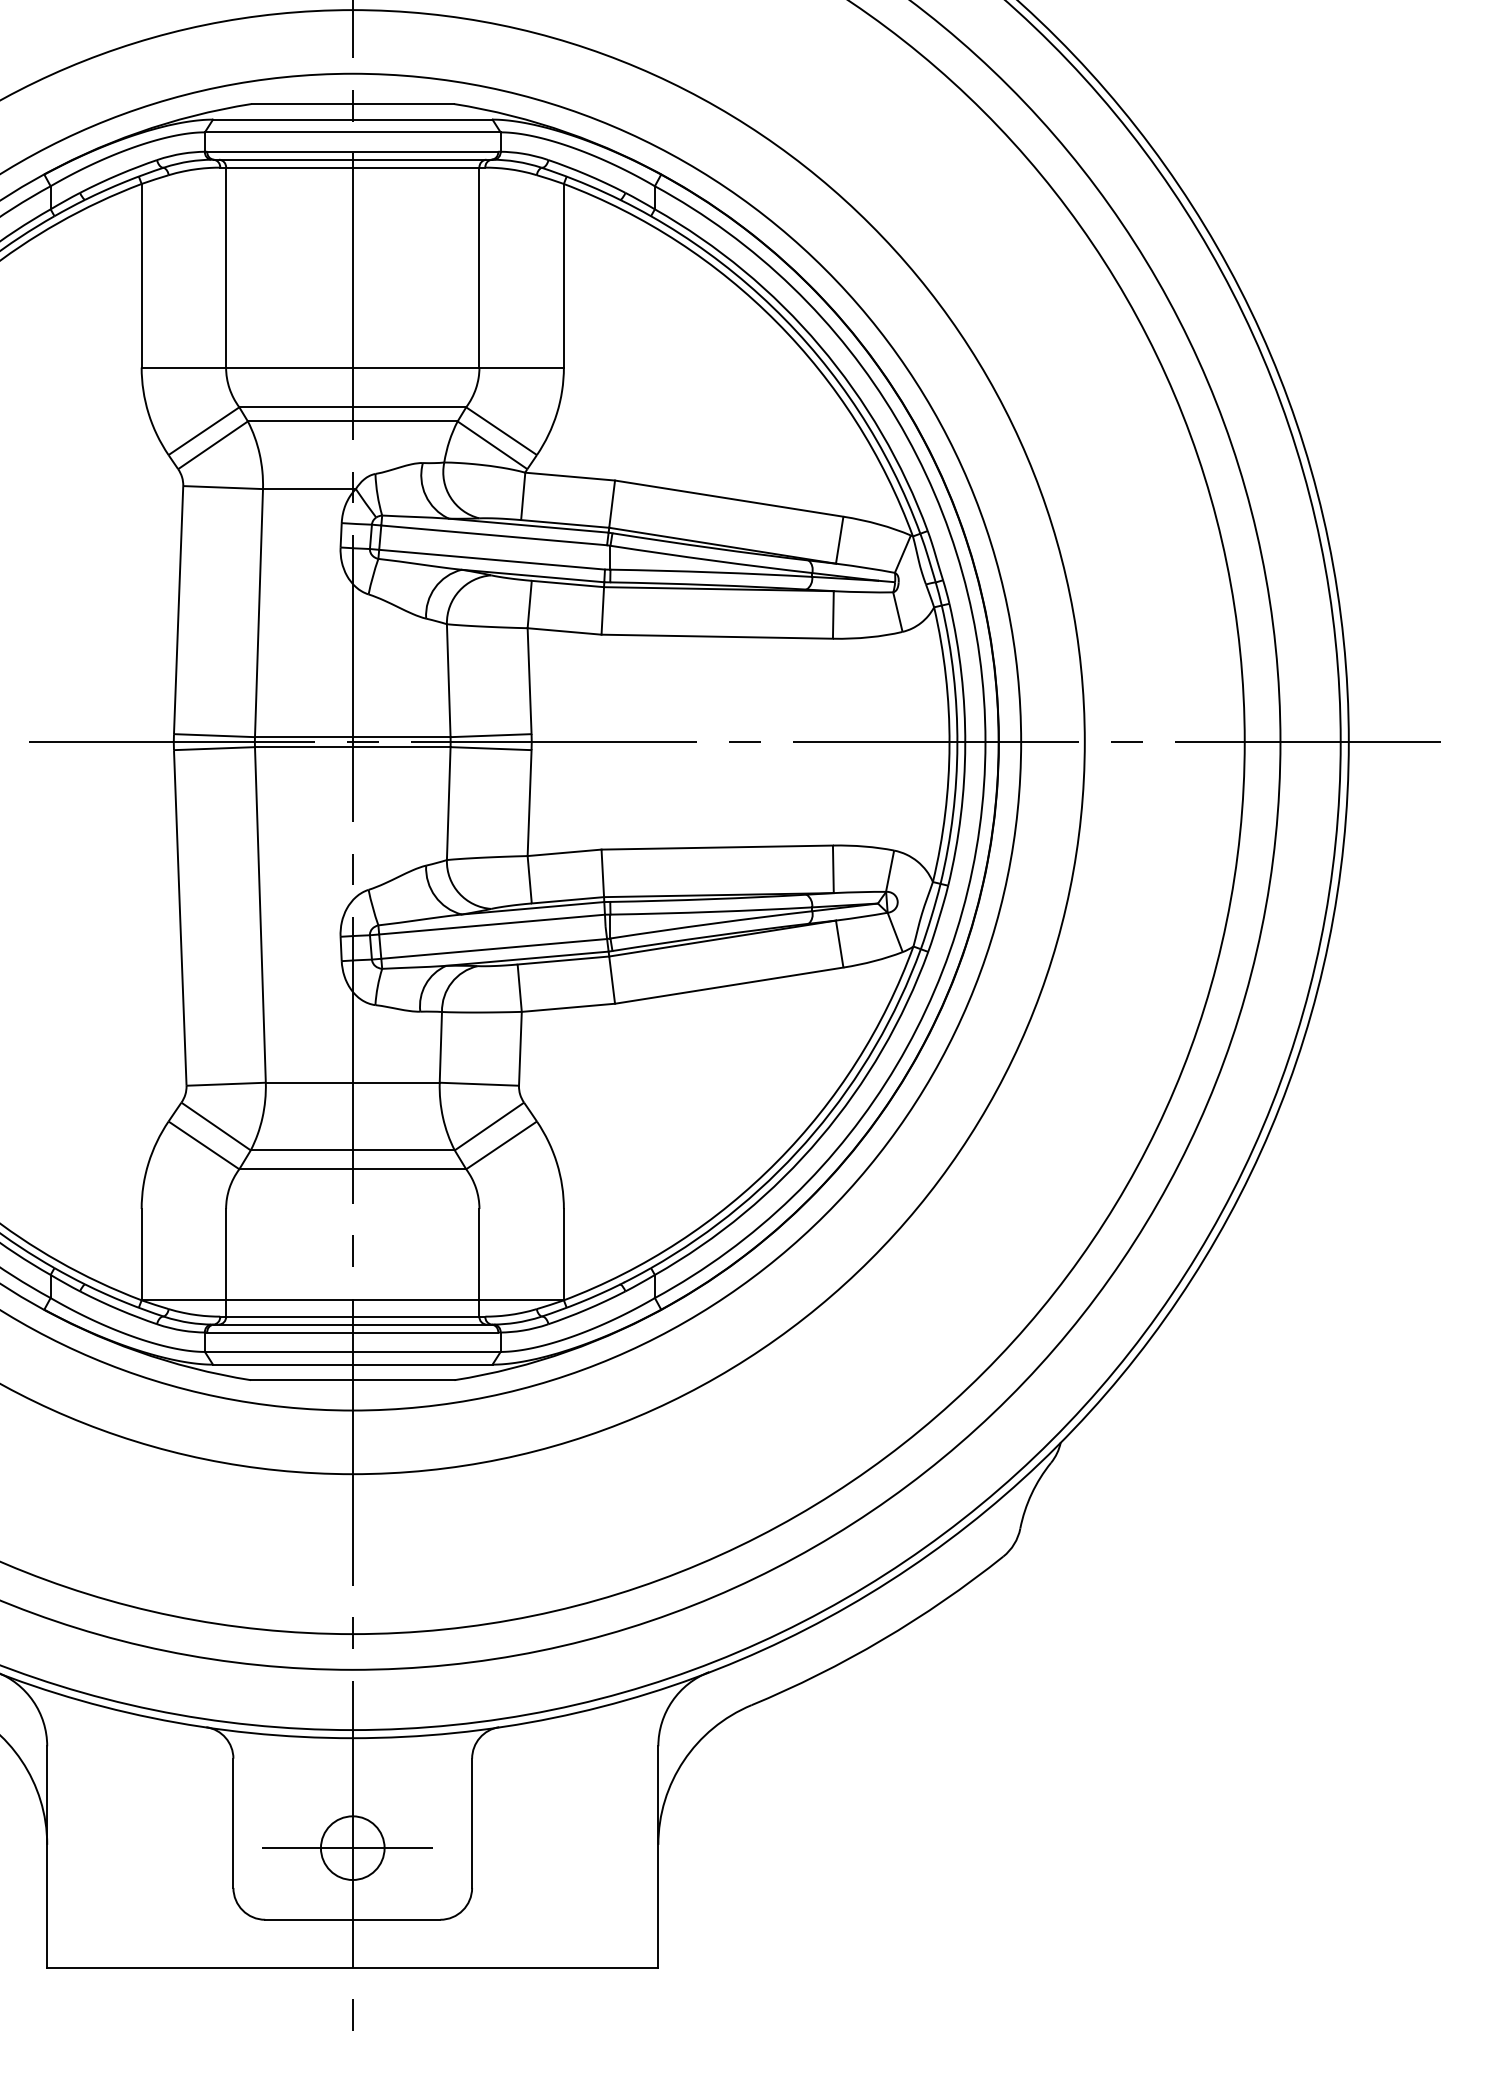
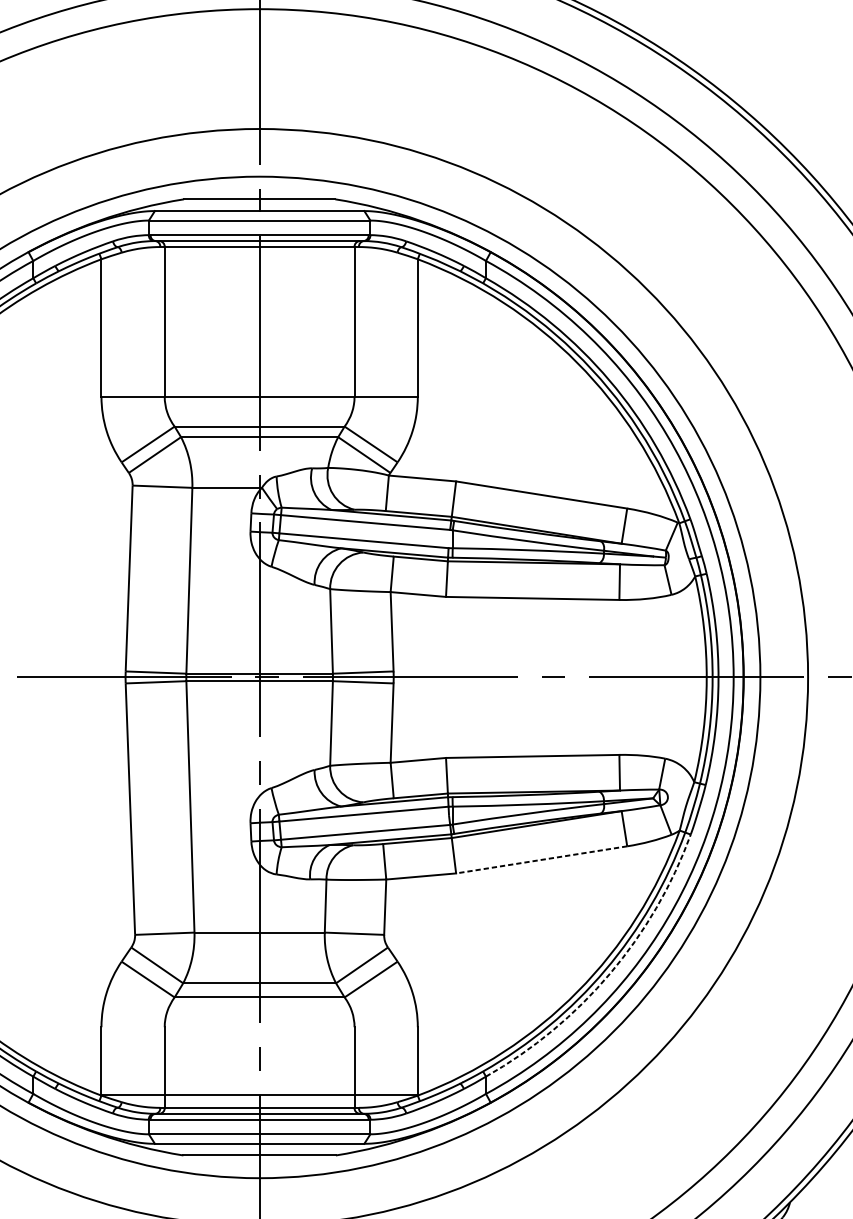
line: (729, 985) -> (541, 859), solid -> dashed
arc: (820, 1137) -> (610, 973), solid -> dashed

